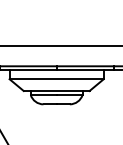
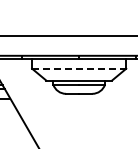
line: (56, 79) -> (79, 68), solid -> dashed

